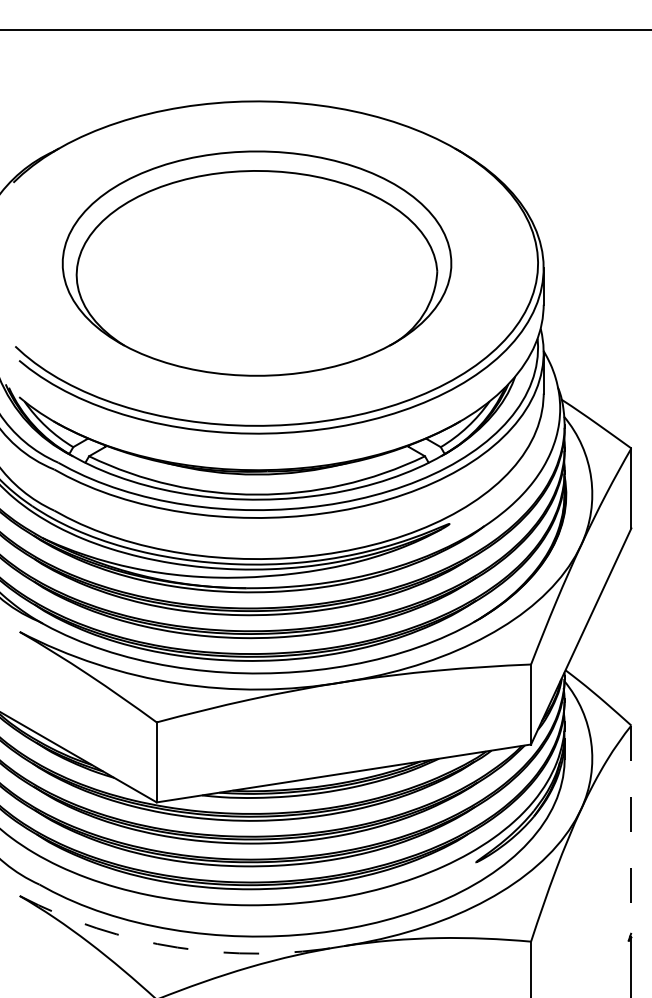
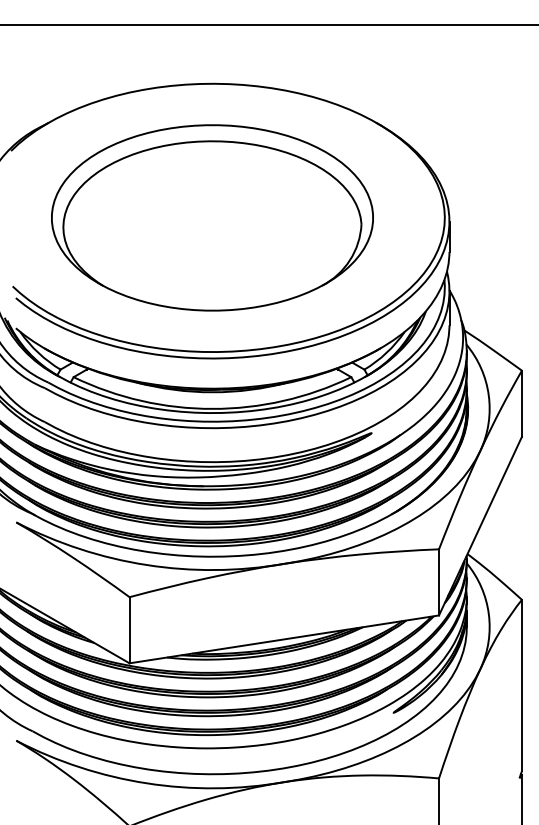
line: (631, 829) -> (522, 685), dashed -> solid
arc: (177, 947) -> (146, 783), dashed -> solid

